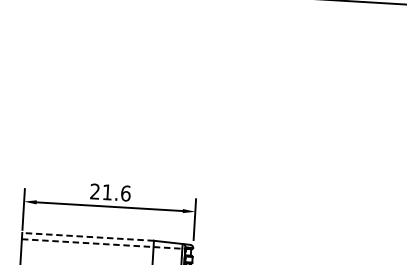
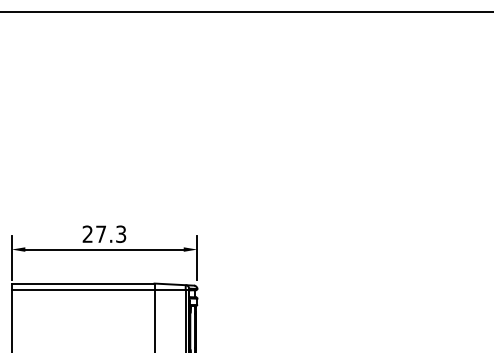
text: (117, 192) -> (111, 233), 21.6 -> 27.3
line: (87, 236) -> (82, 283), dashed -> solid
line: (103, 244) -> (100, 290), dashed -> solid

